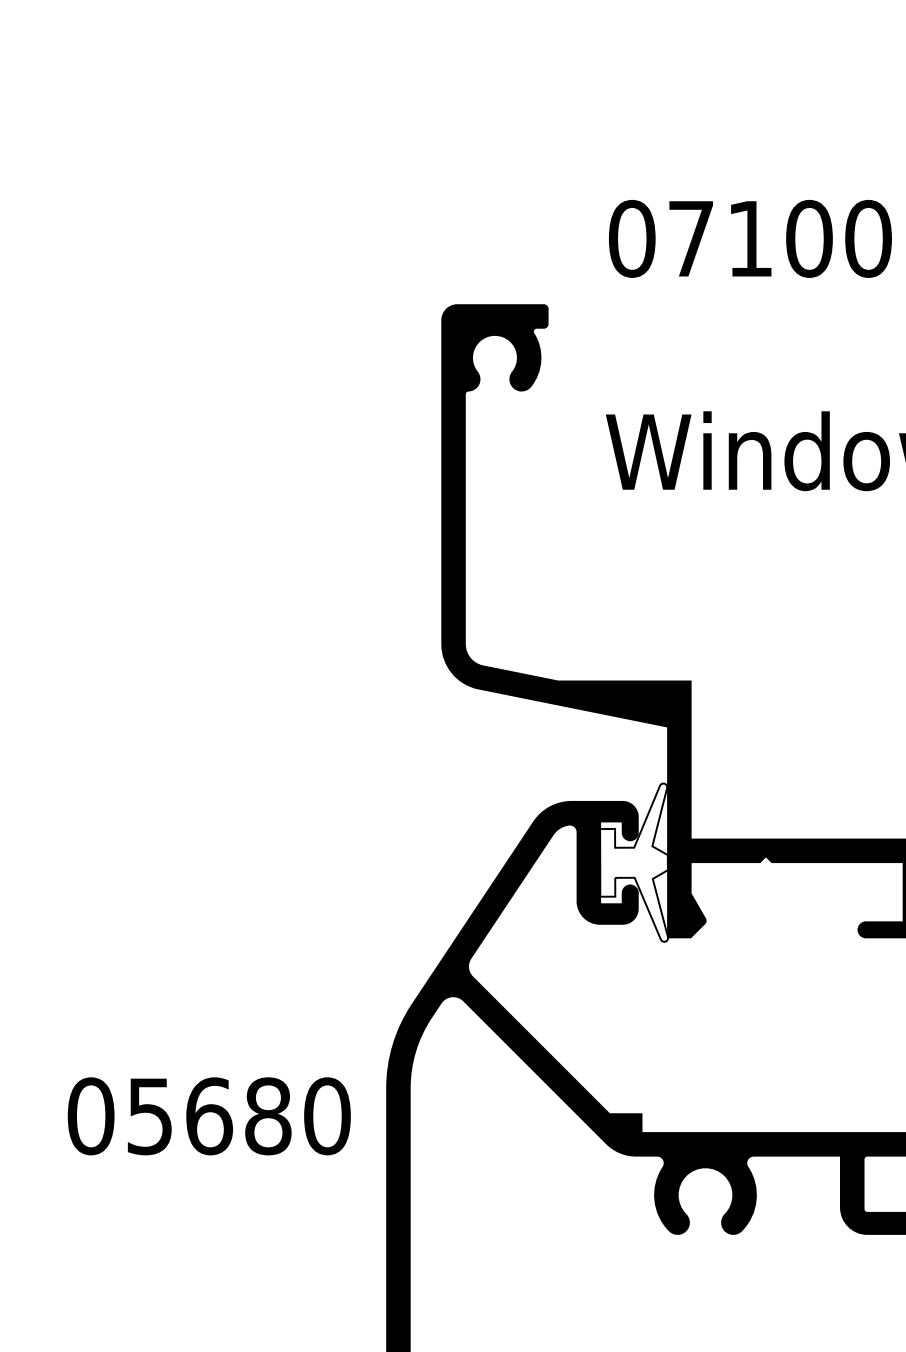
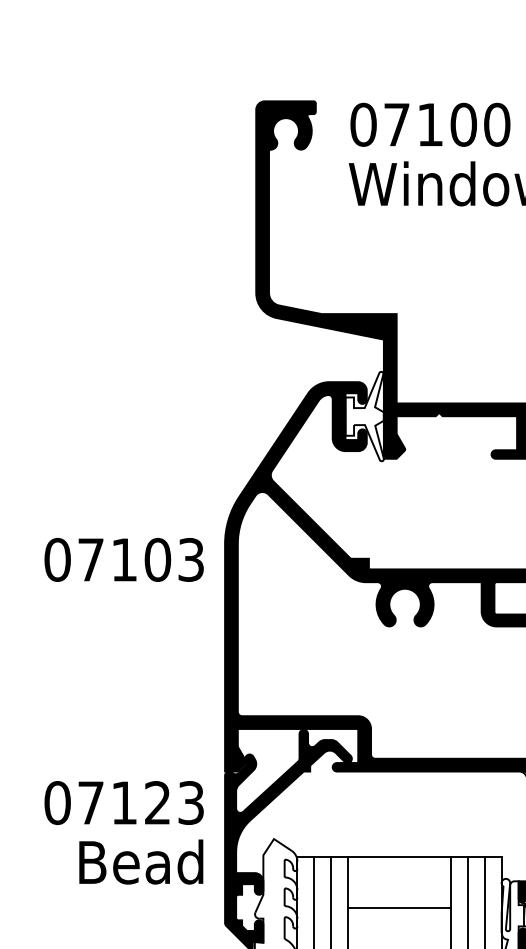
text: (750, 238) -> (430, 124), moved
text: (239, 1115) -> (141, 559), 05680 -> 07103

